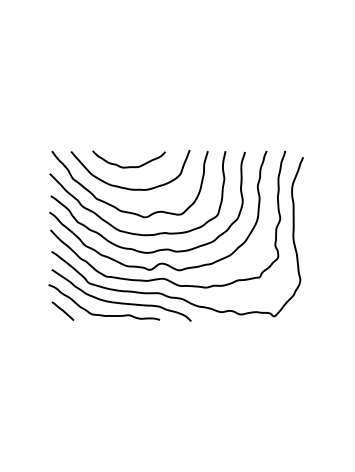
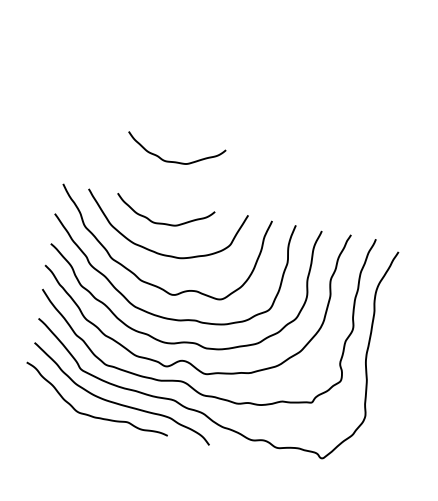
curve: (128, 120) -> (173, 161), added
line: (62, 310) -> (39, 399), removed

